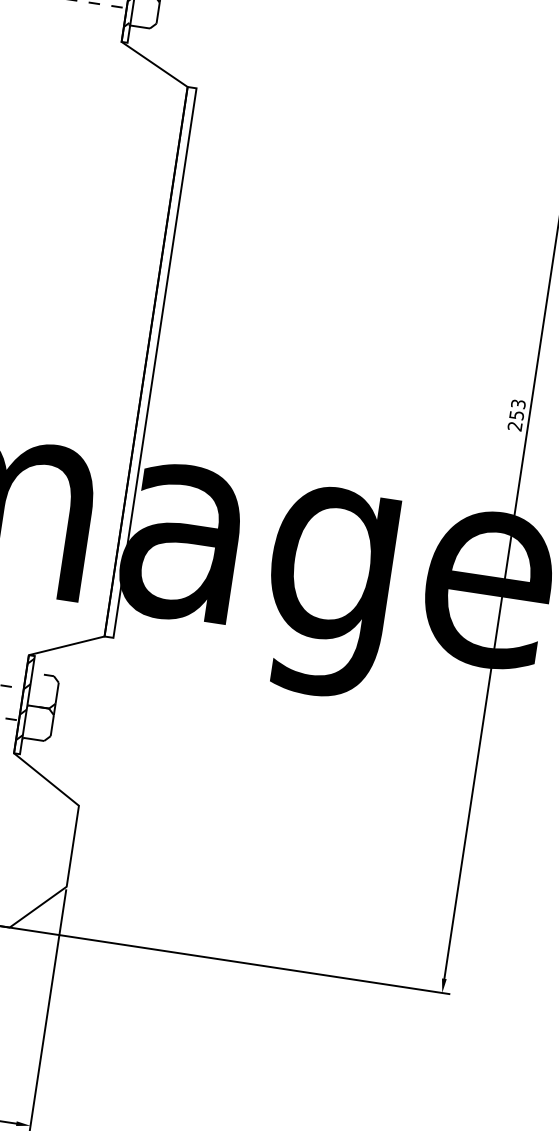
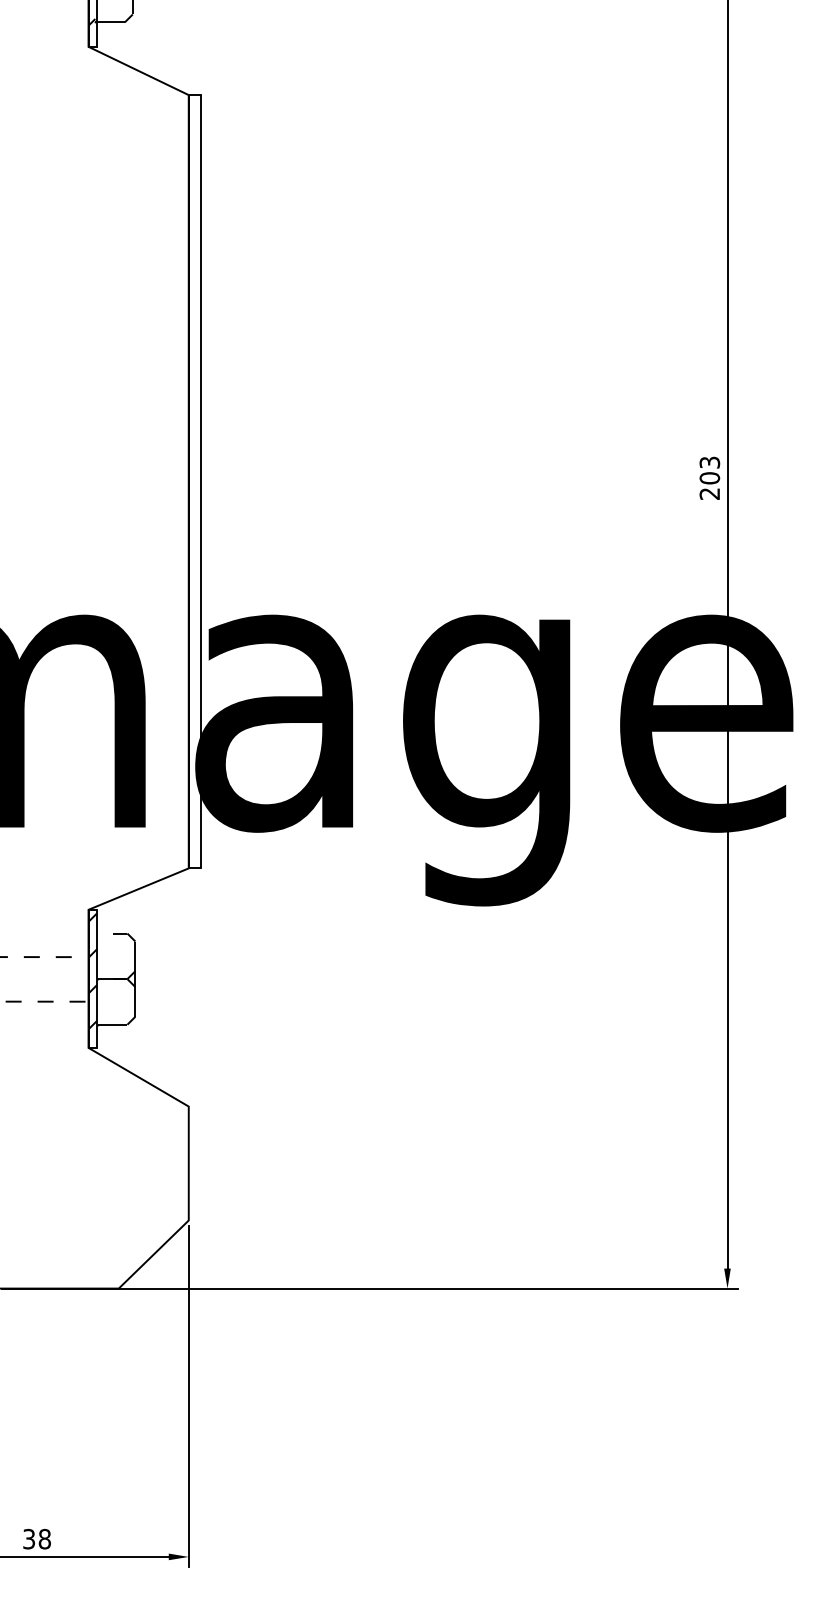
text: (516, 415) -> (709, 478), 253 -> 203

